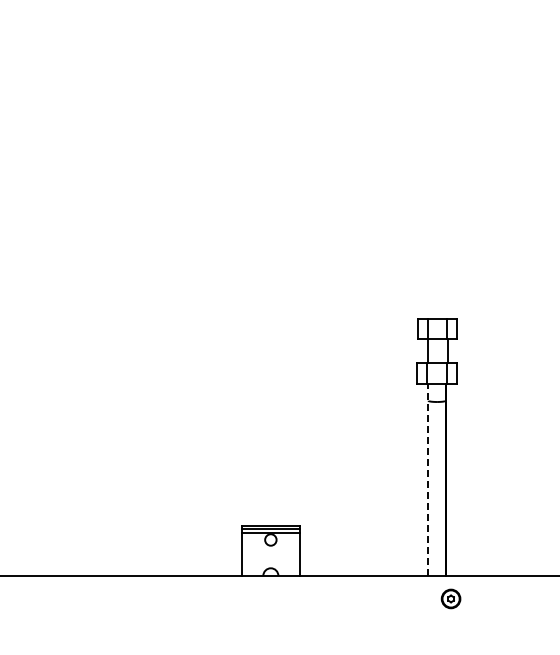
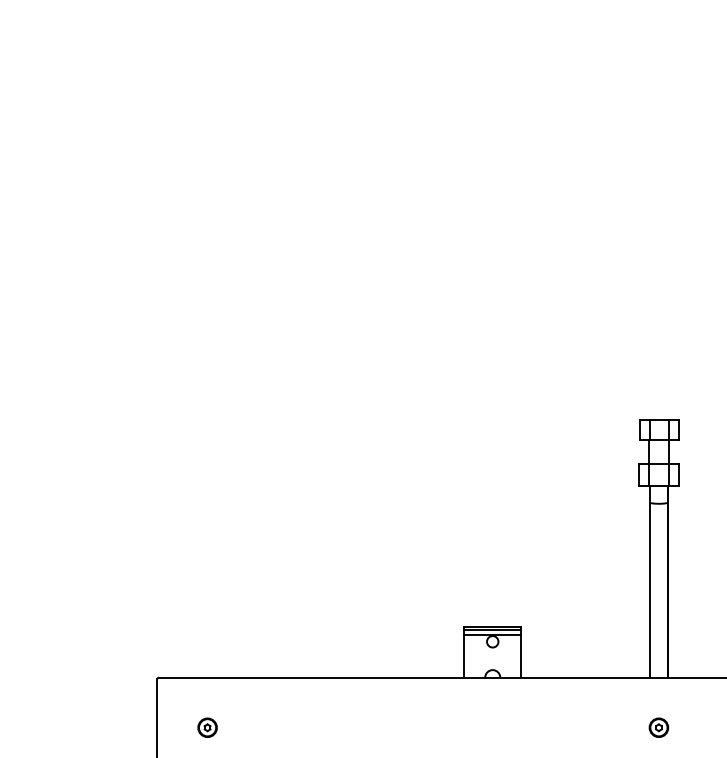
line: (428, 479) -> (650, 581), dashed -> solid
part: (450, 598) -> (658, 727), moved

